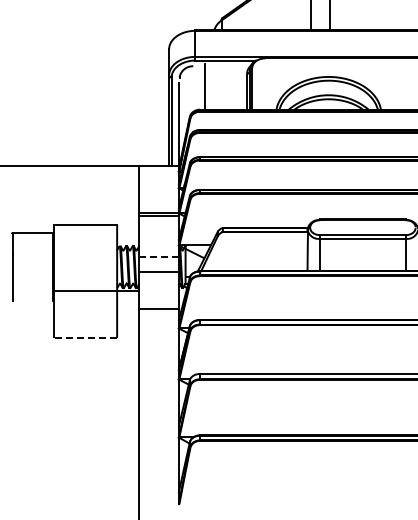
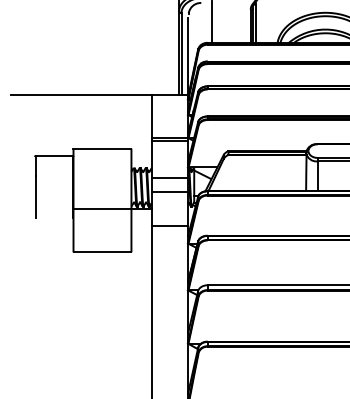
line: (158, 257) -> (169, 178), dashed -> solid
line: (85, 338) -> (102, 252), dashed -> solid

